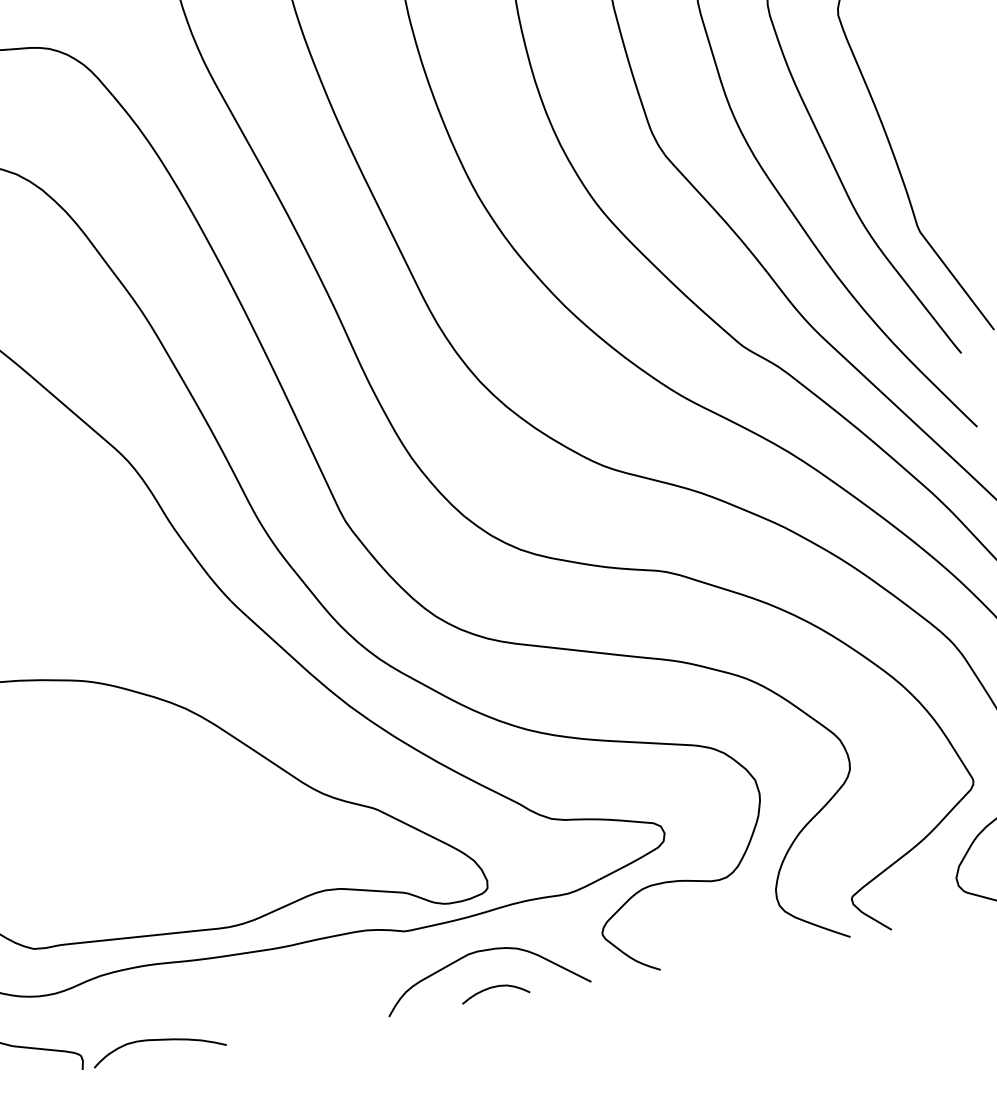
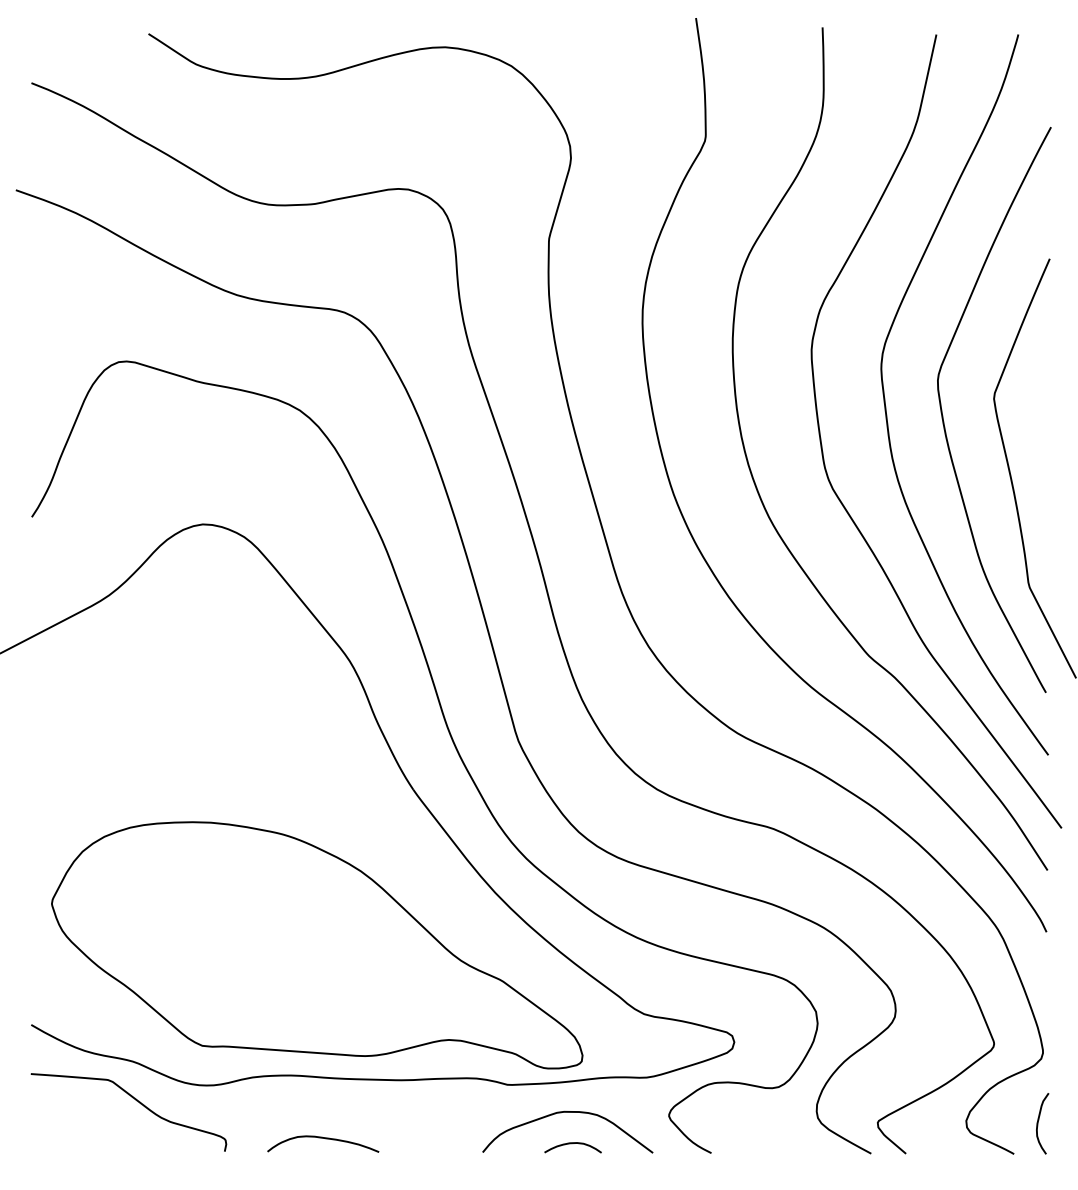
curve: (160, 1041) -> (325, 1139), moved

